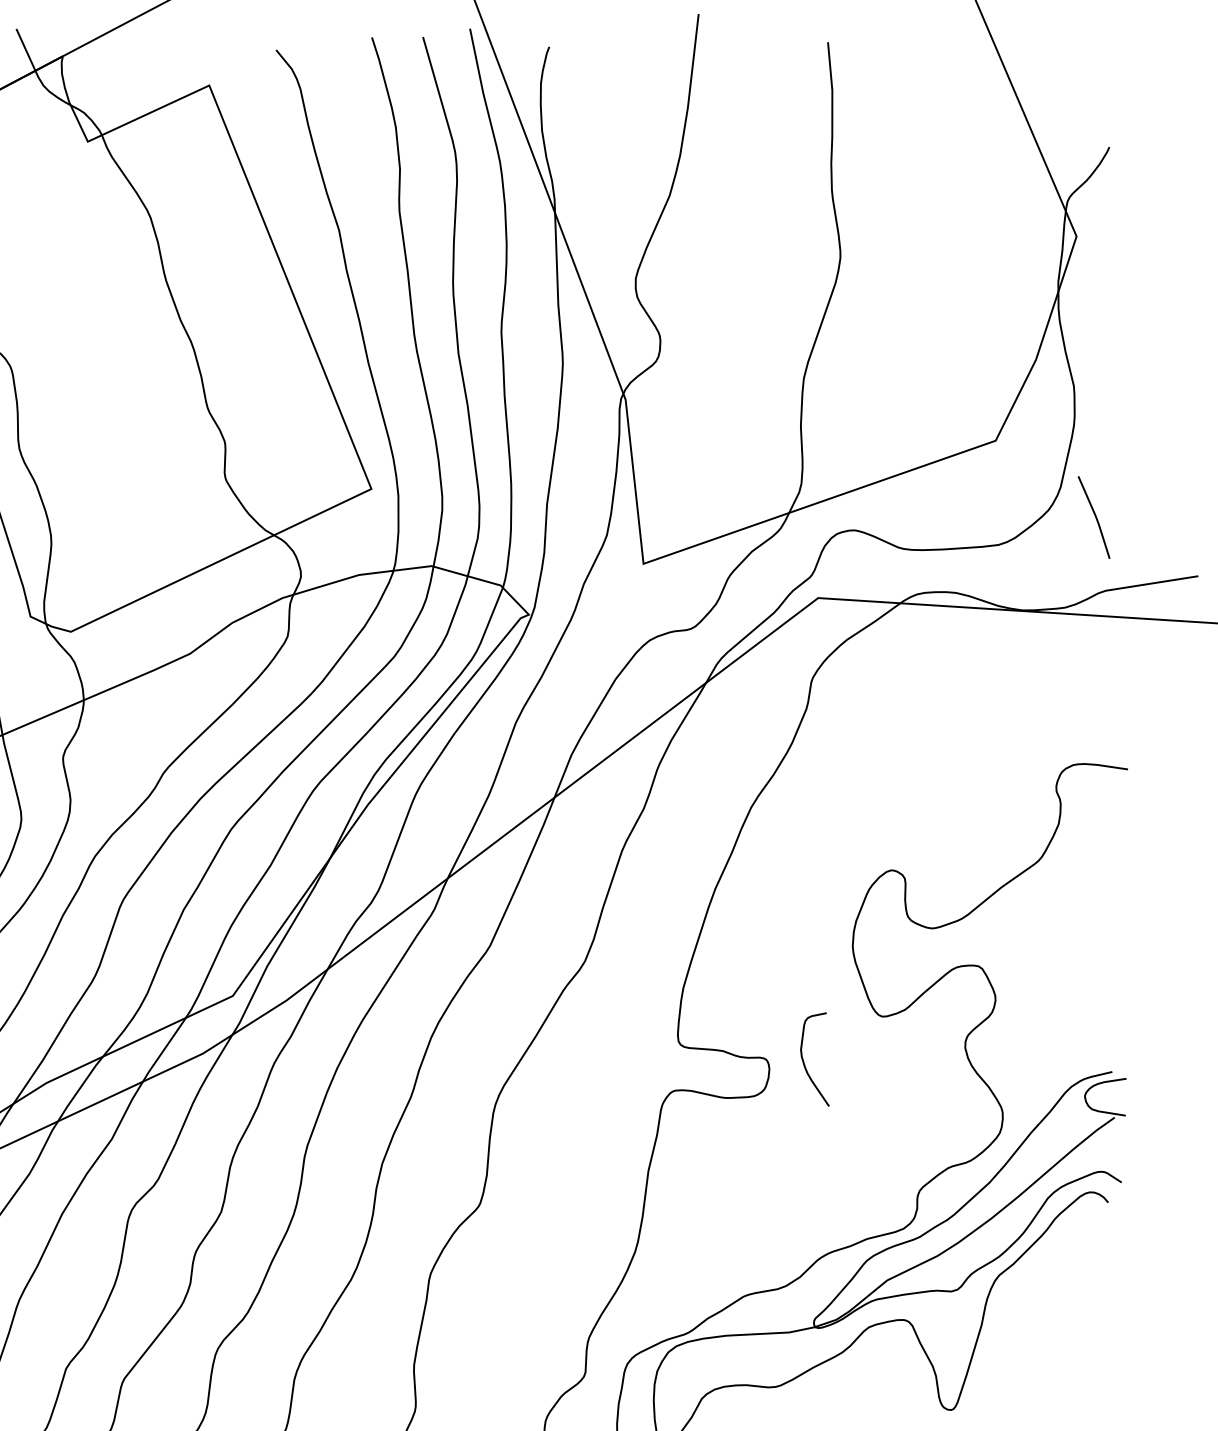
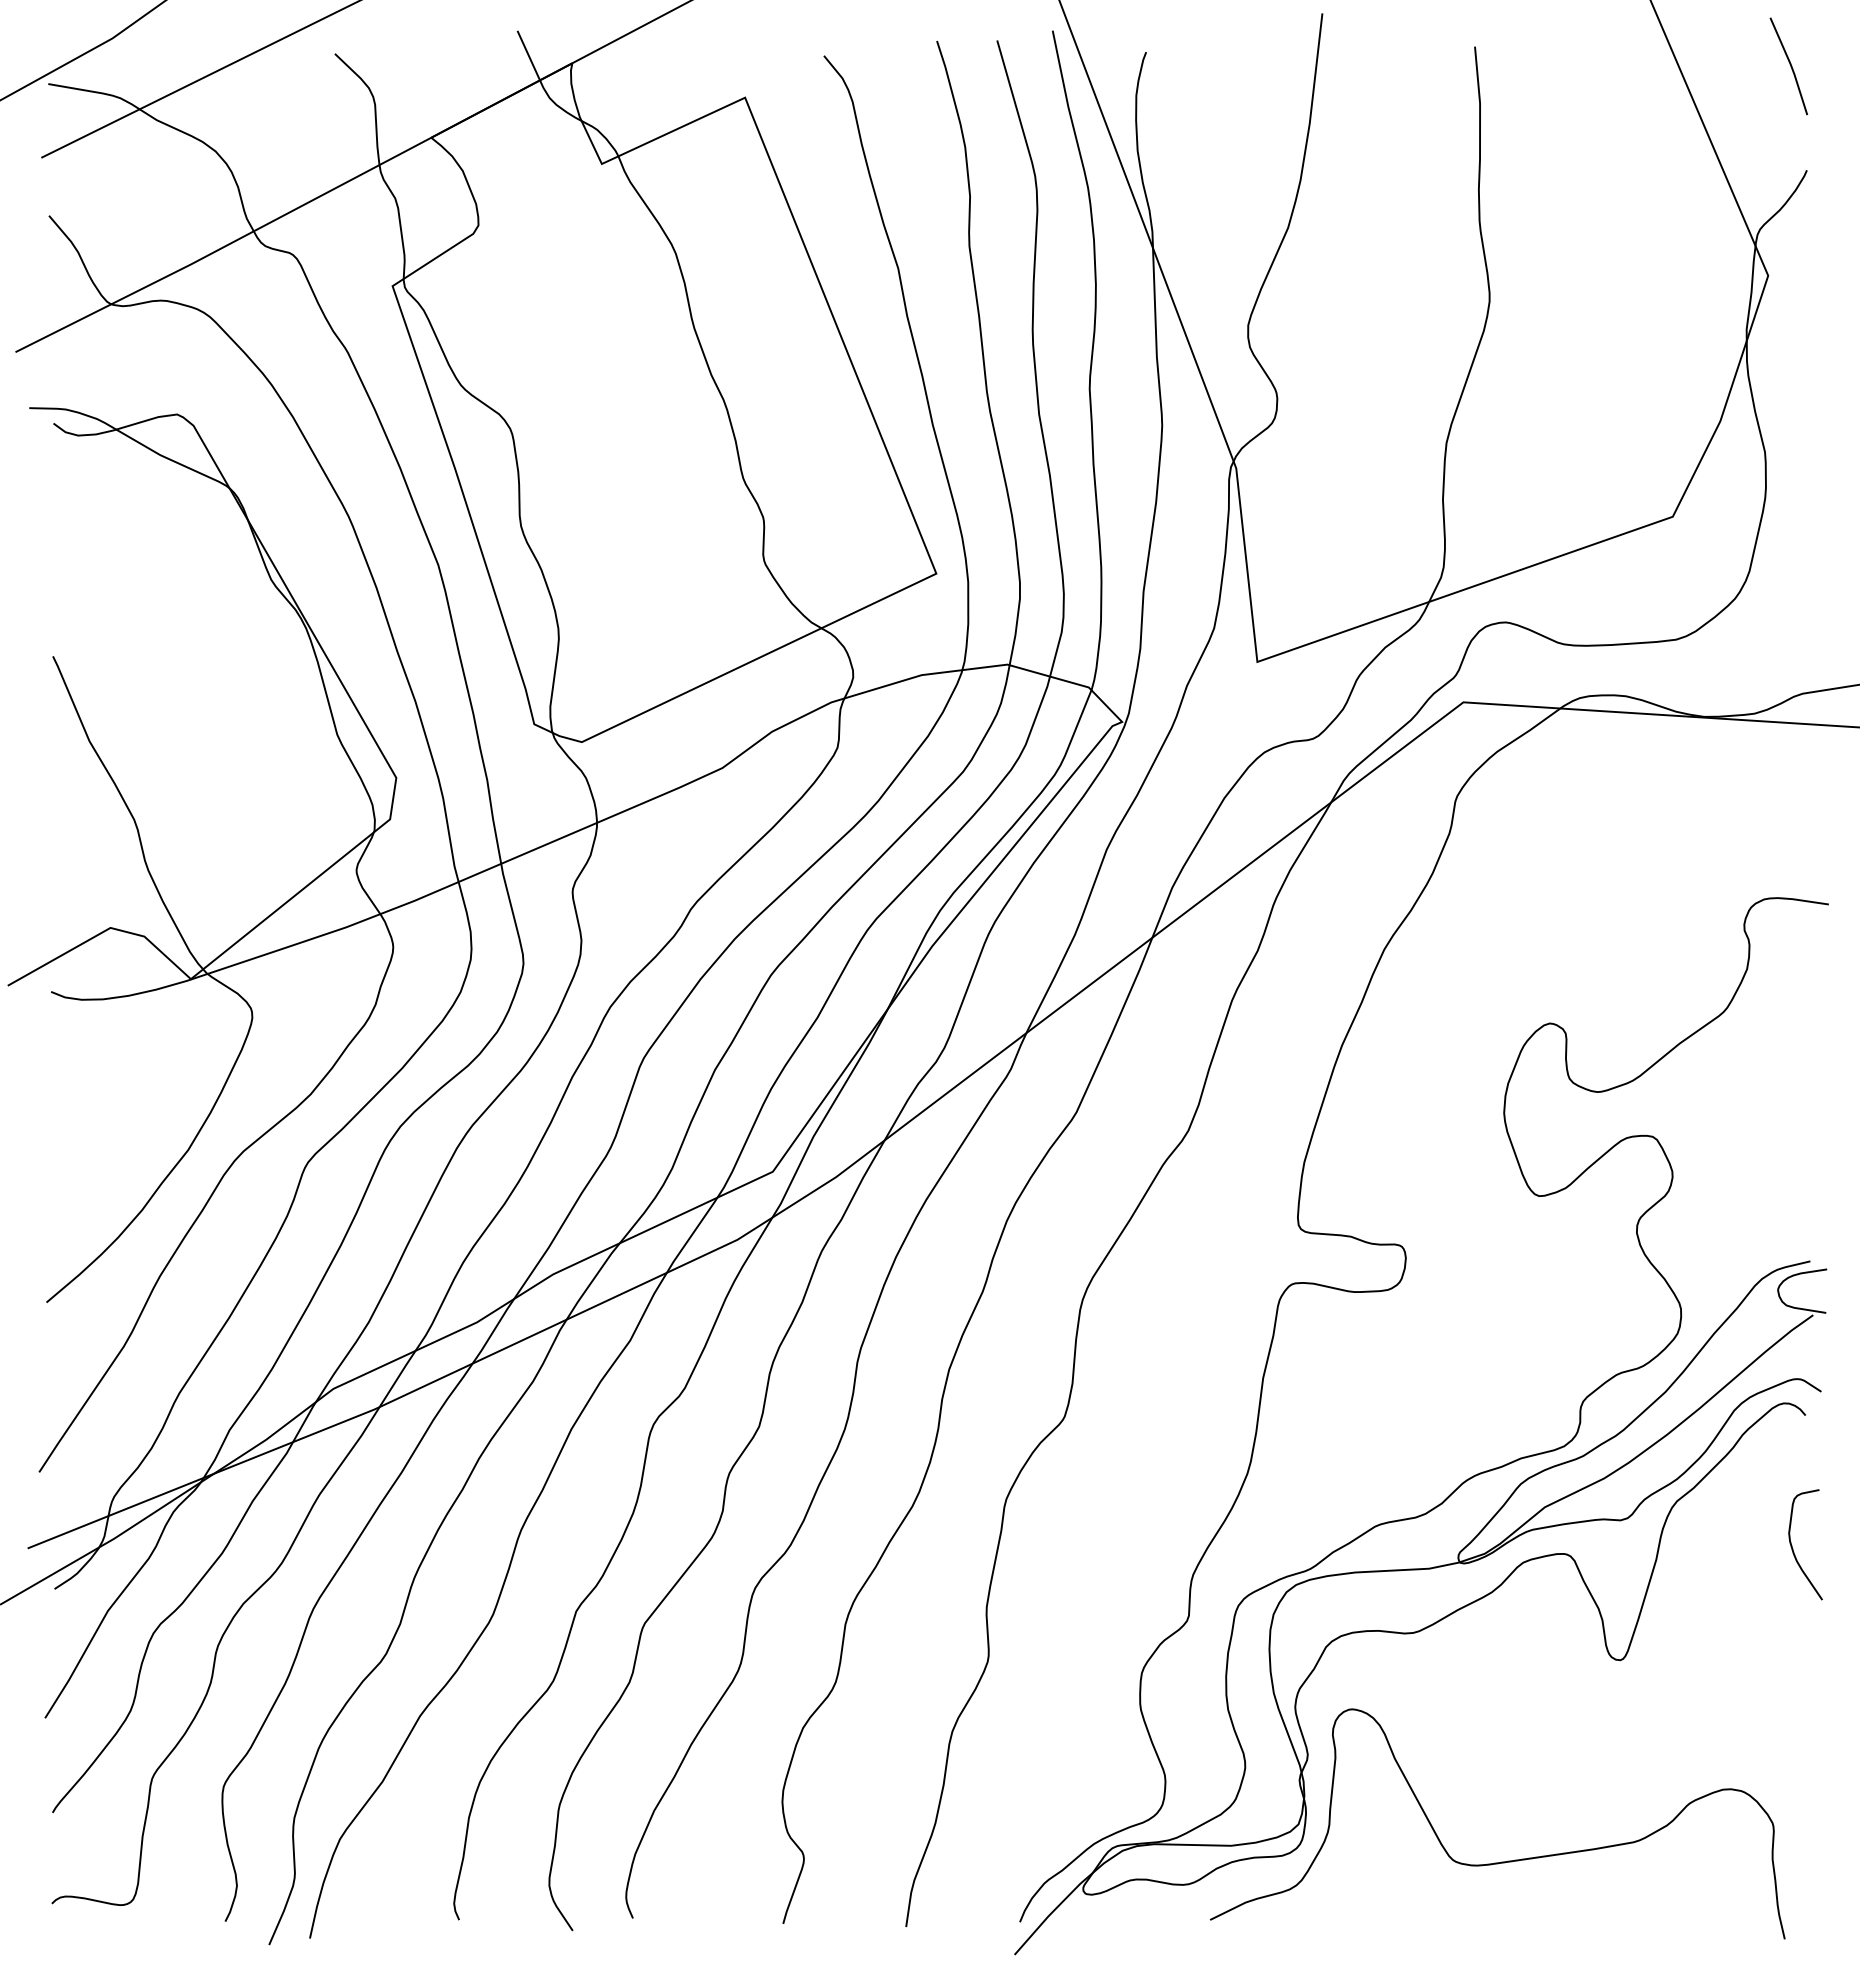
line: (1095, 517) -> (1790, 66), moved
curve: (804, 1062) -> (1793, 1548), moved

